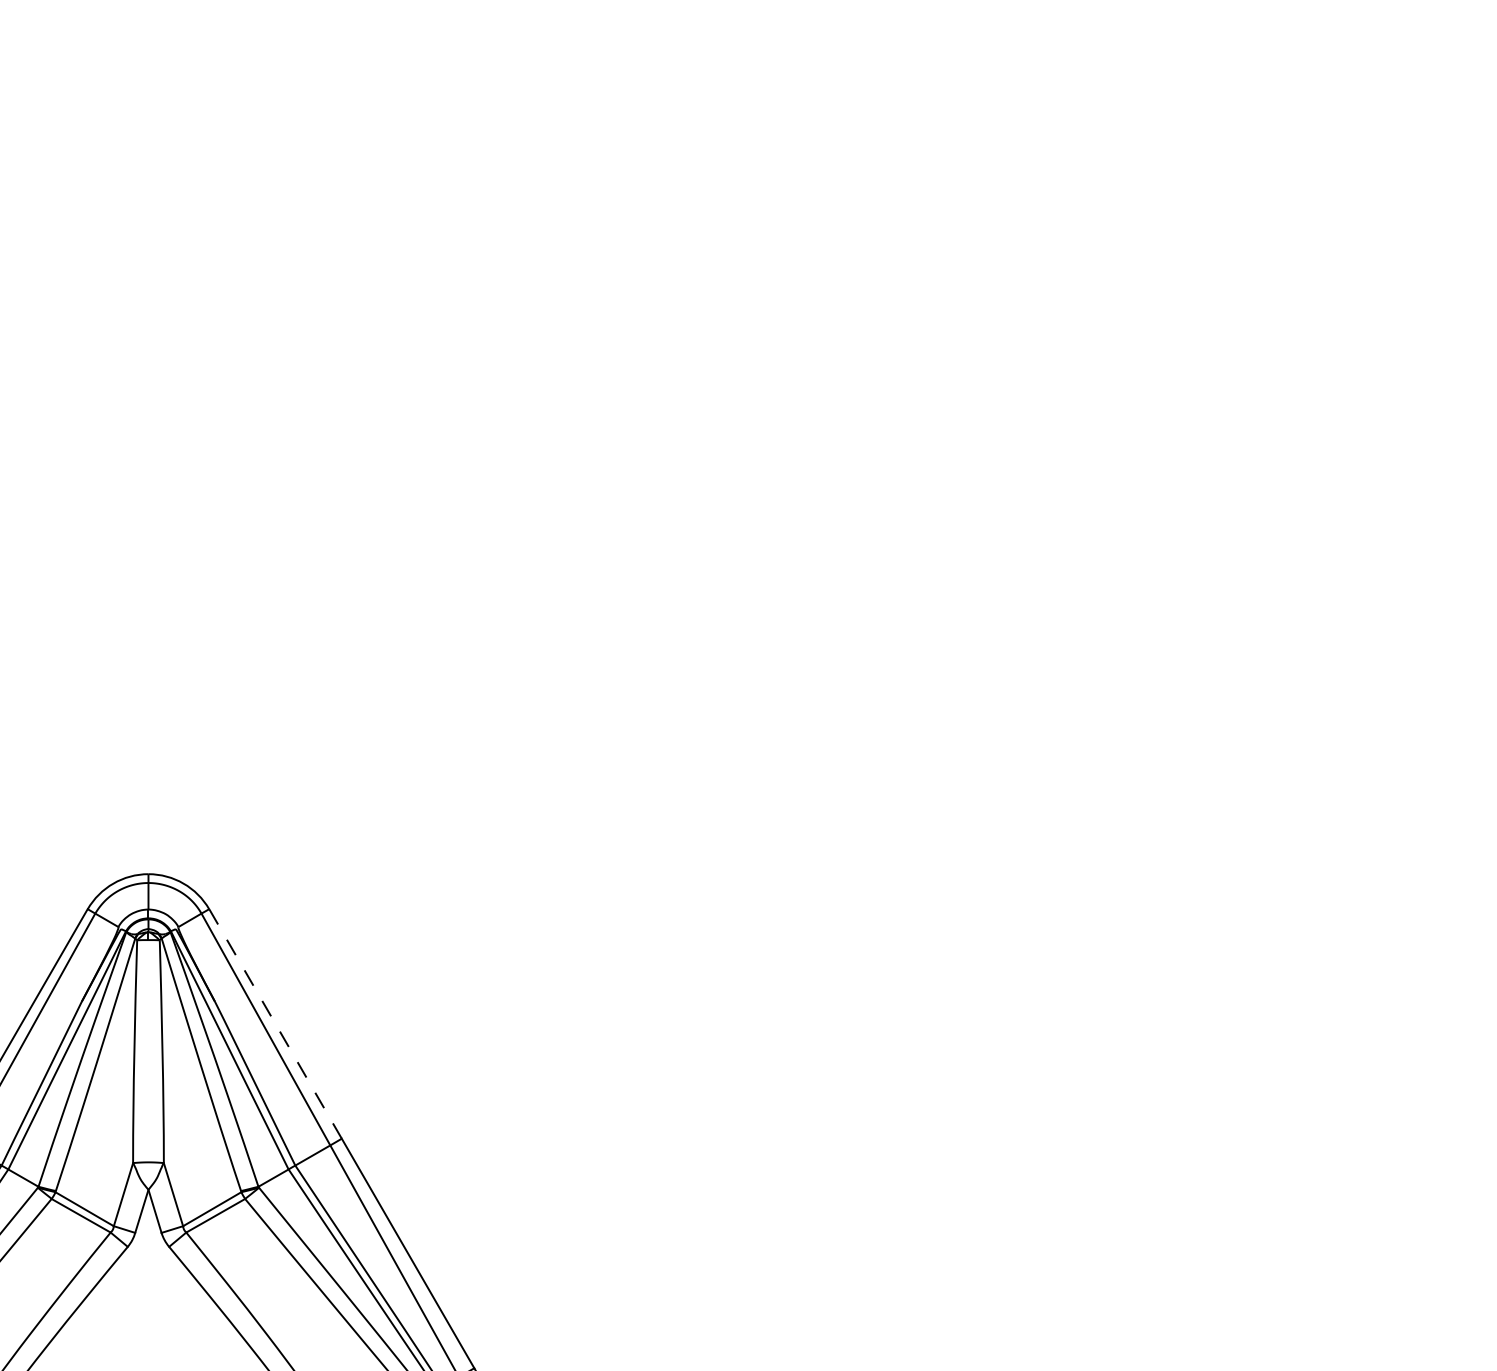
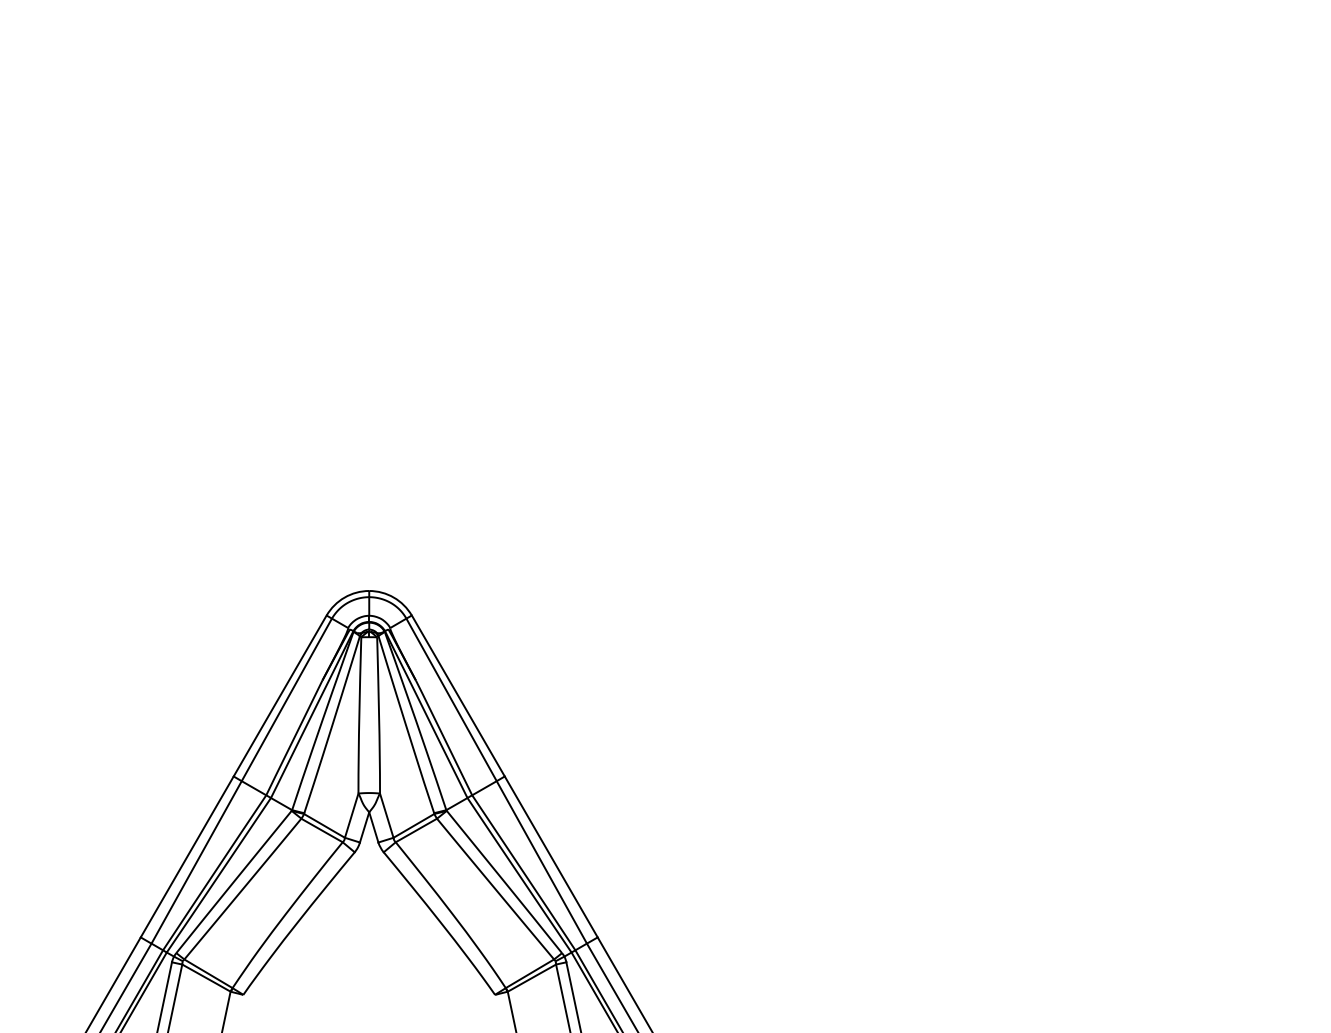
line: (275, 1024) -> (458, 696), dashed -> solid

